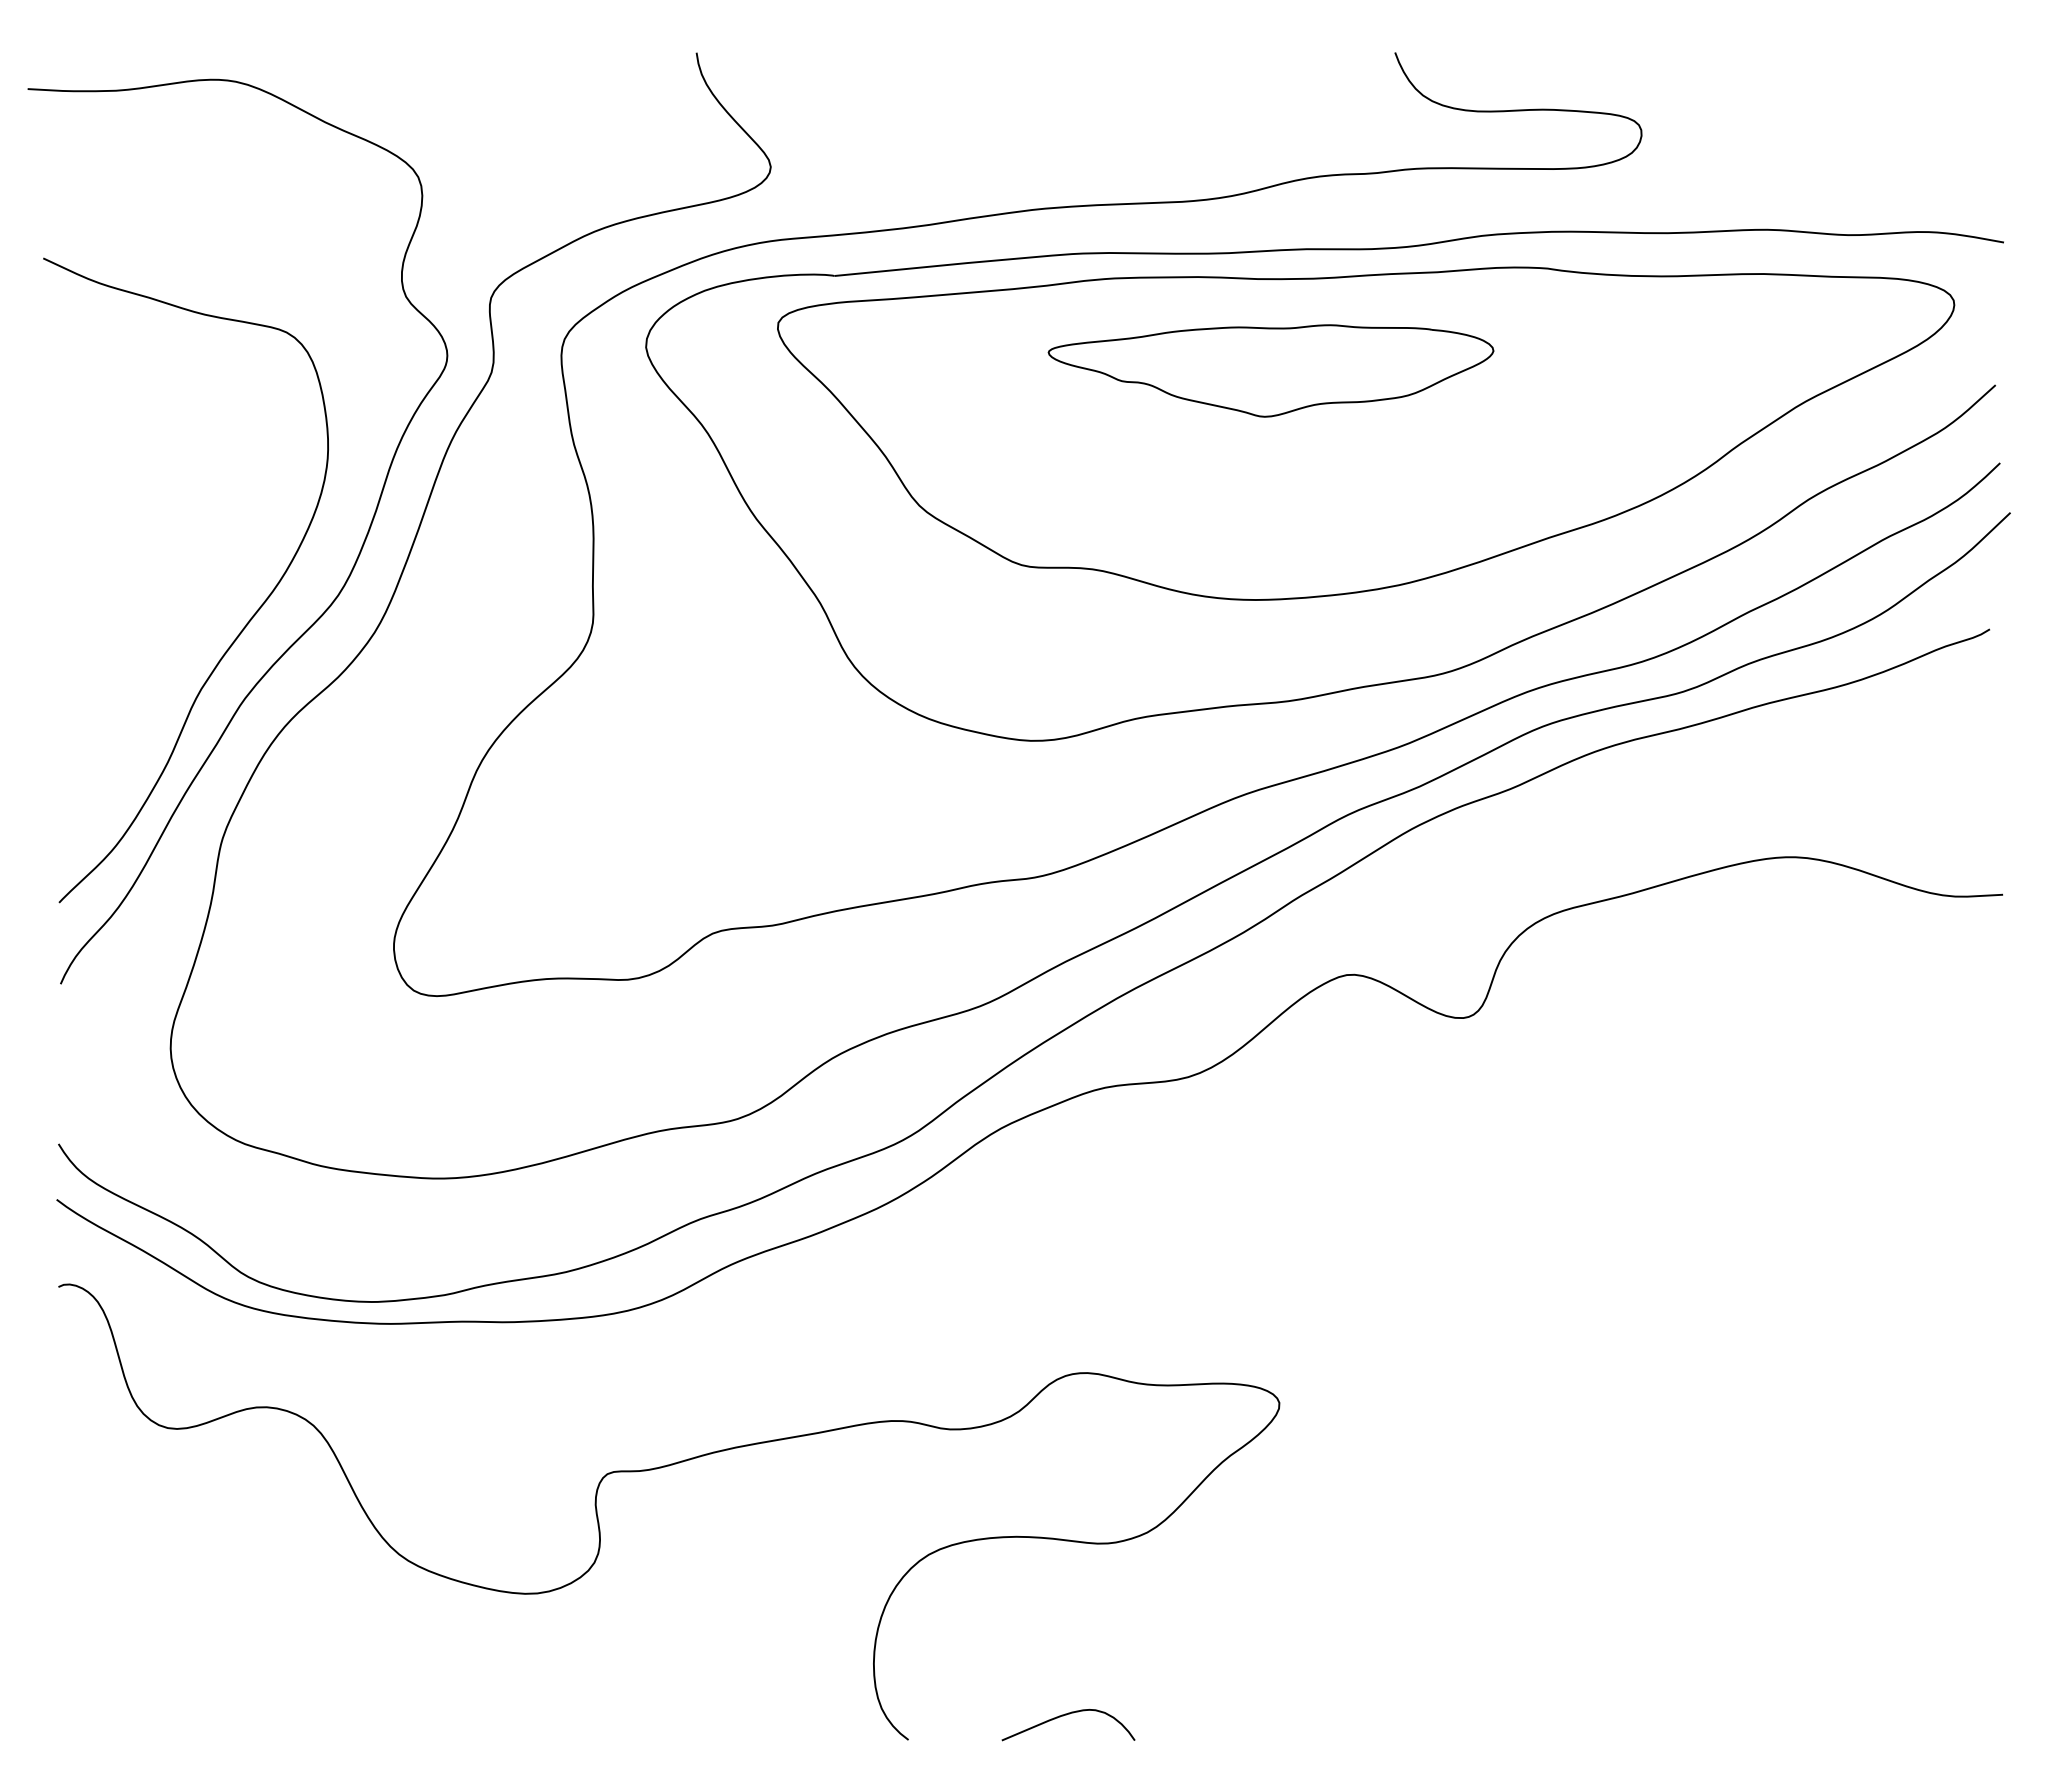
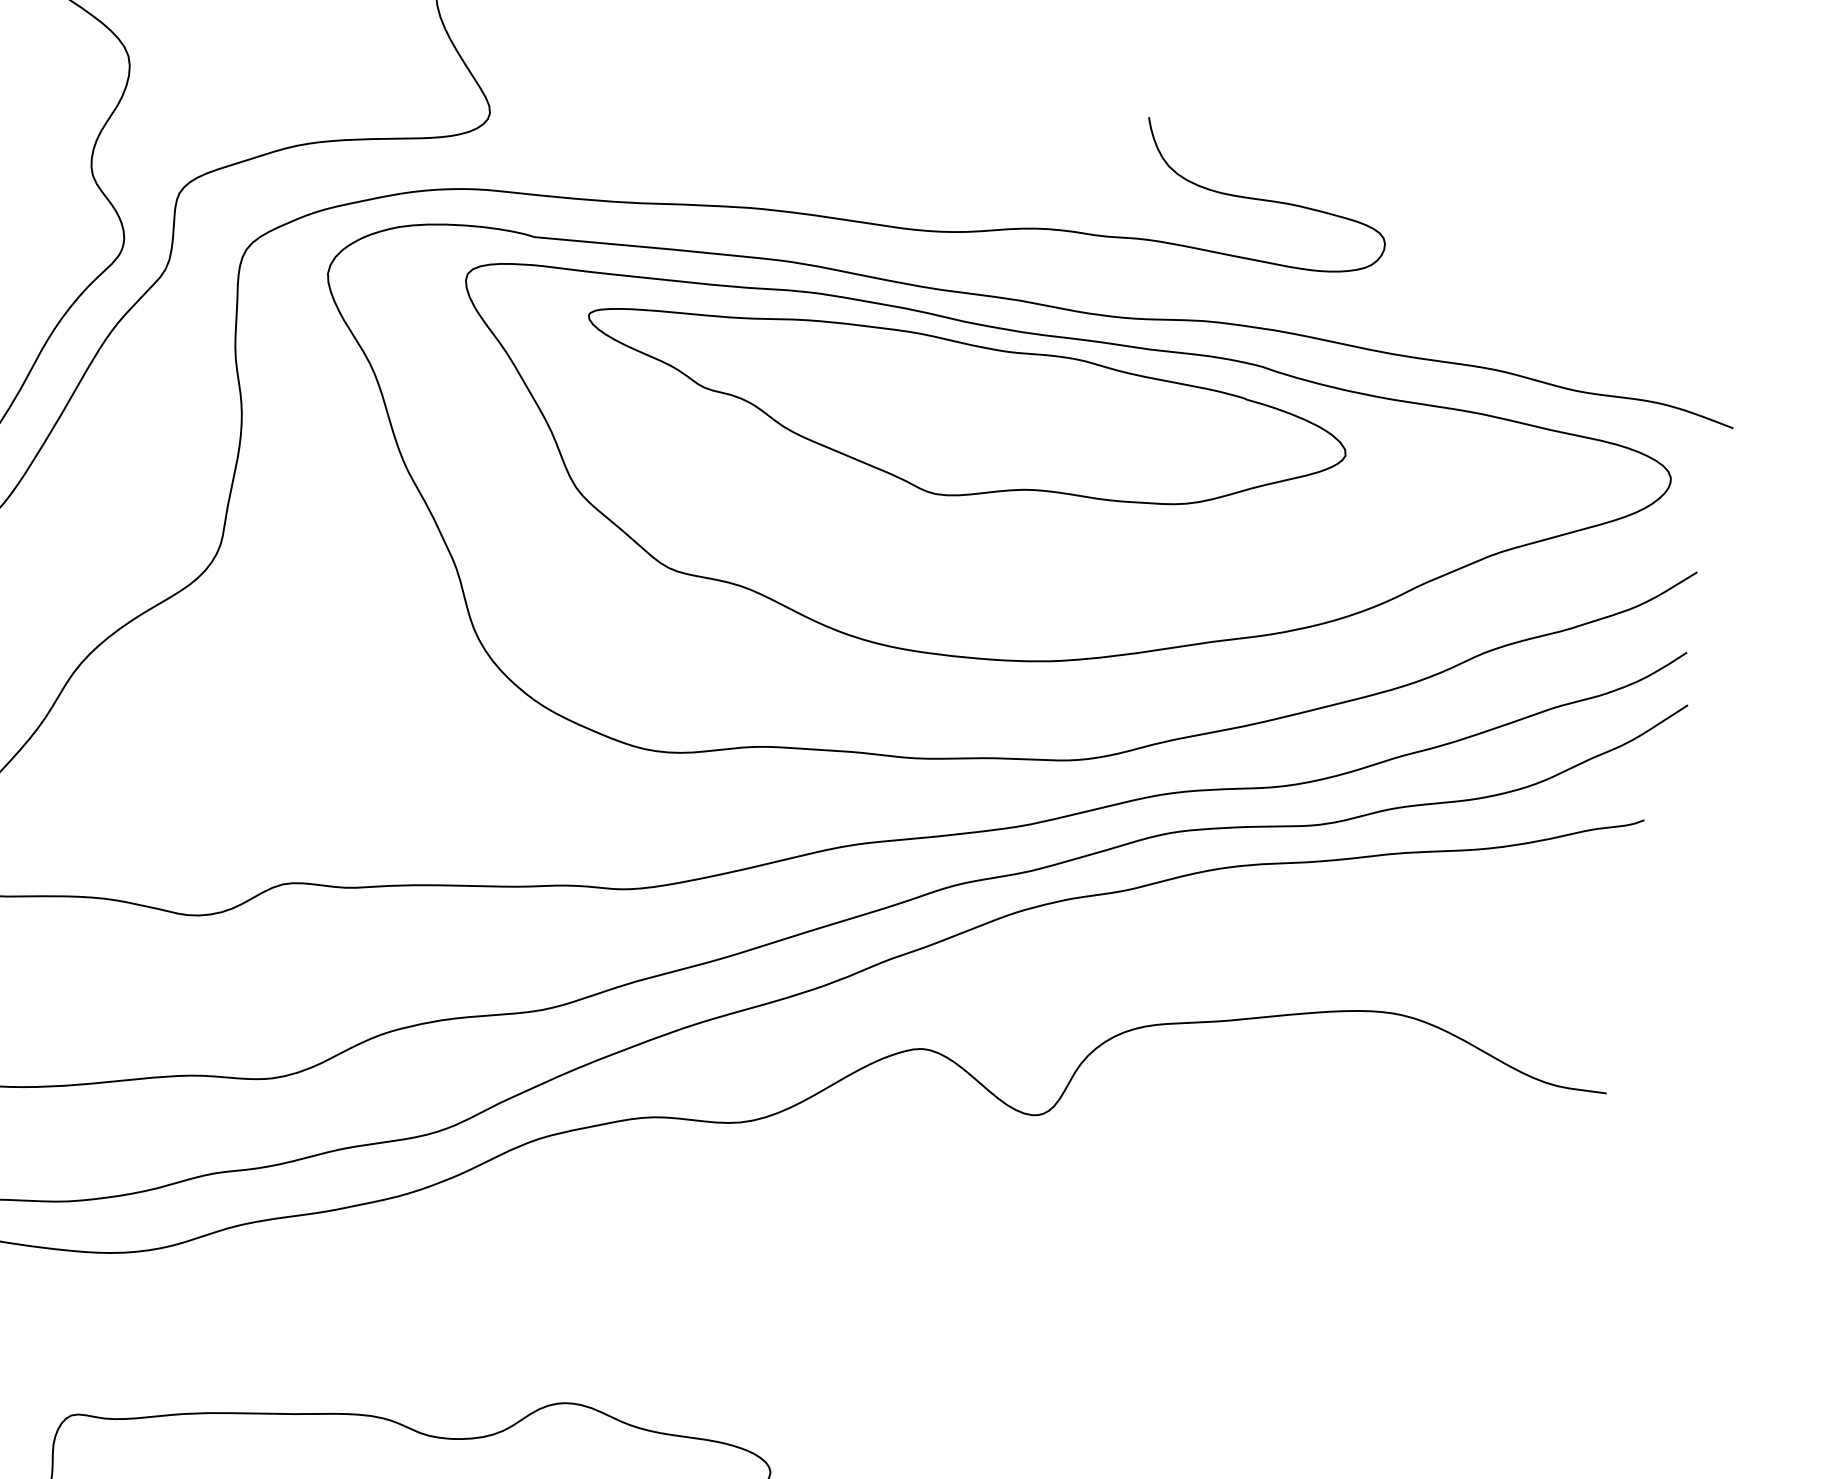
part: (1270, 370) -> (960, 417), size x1.67

